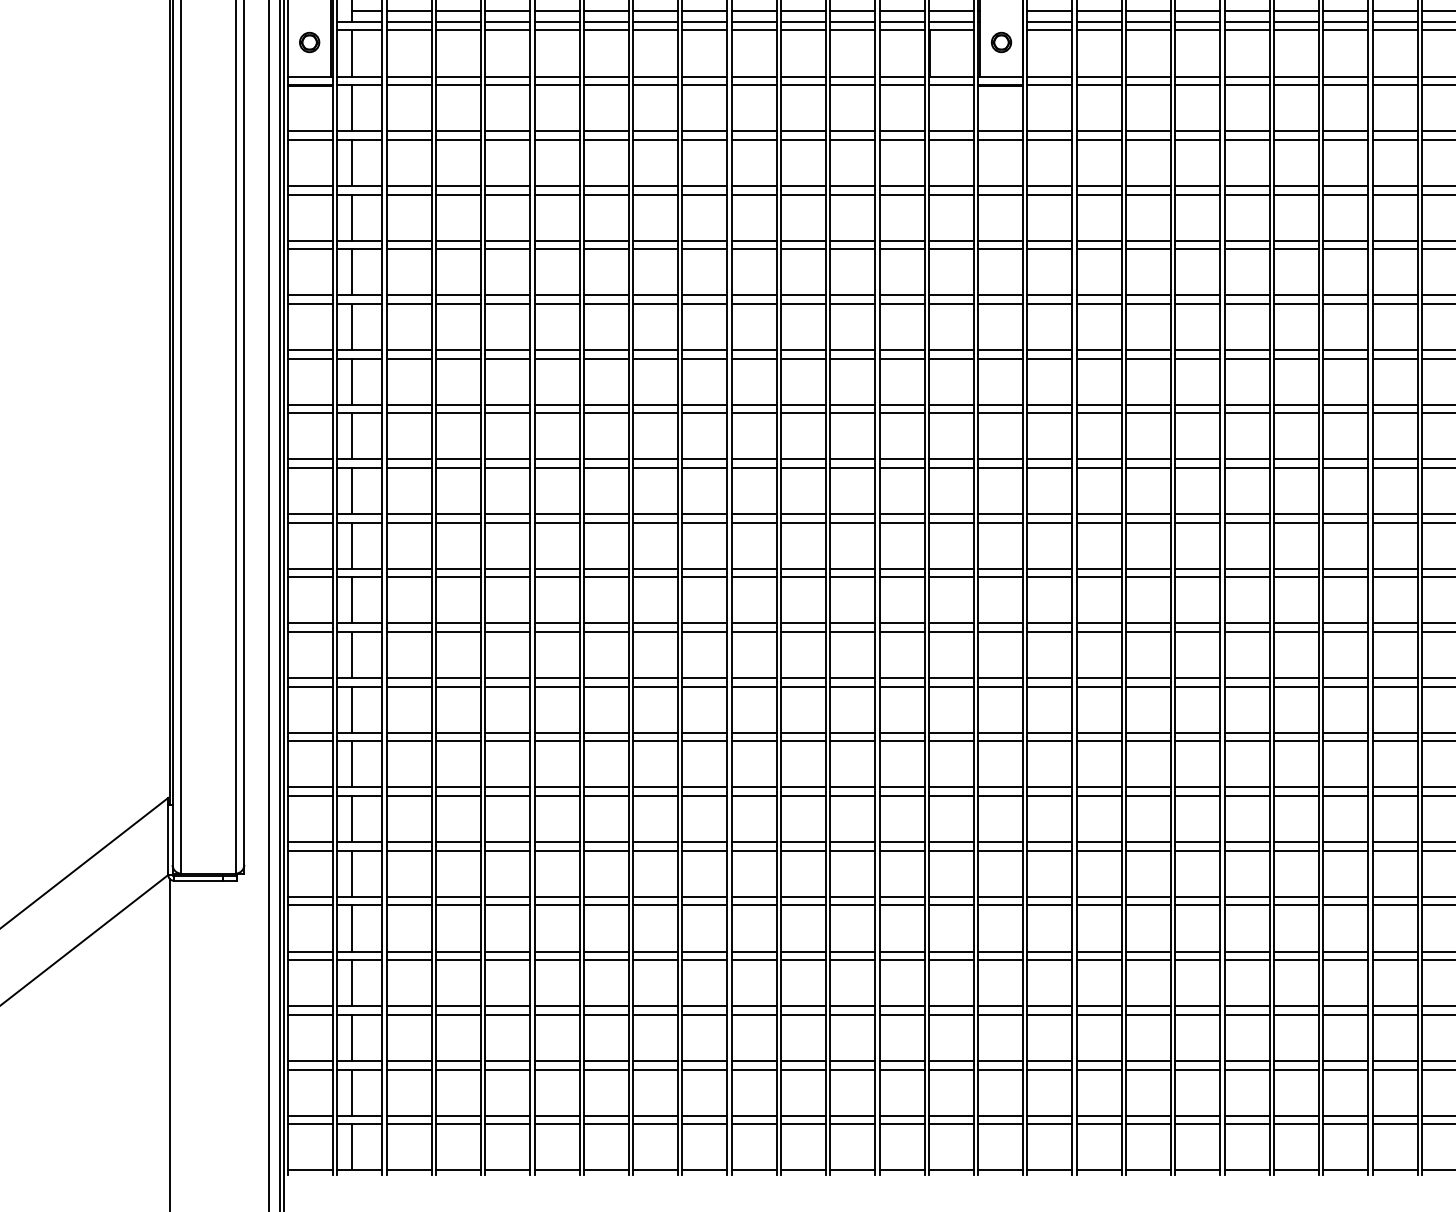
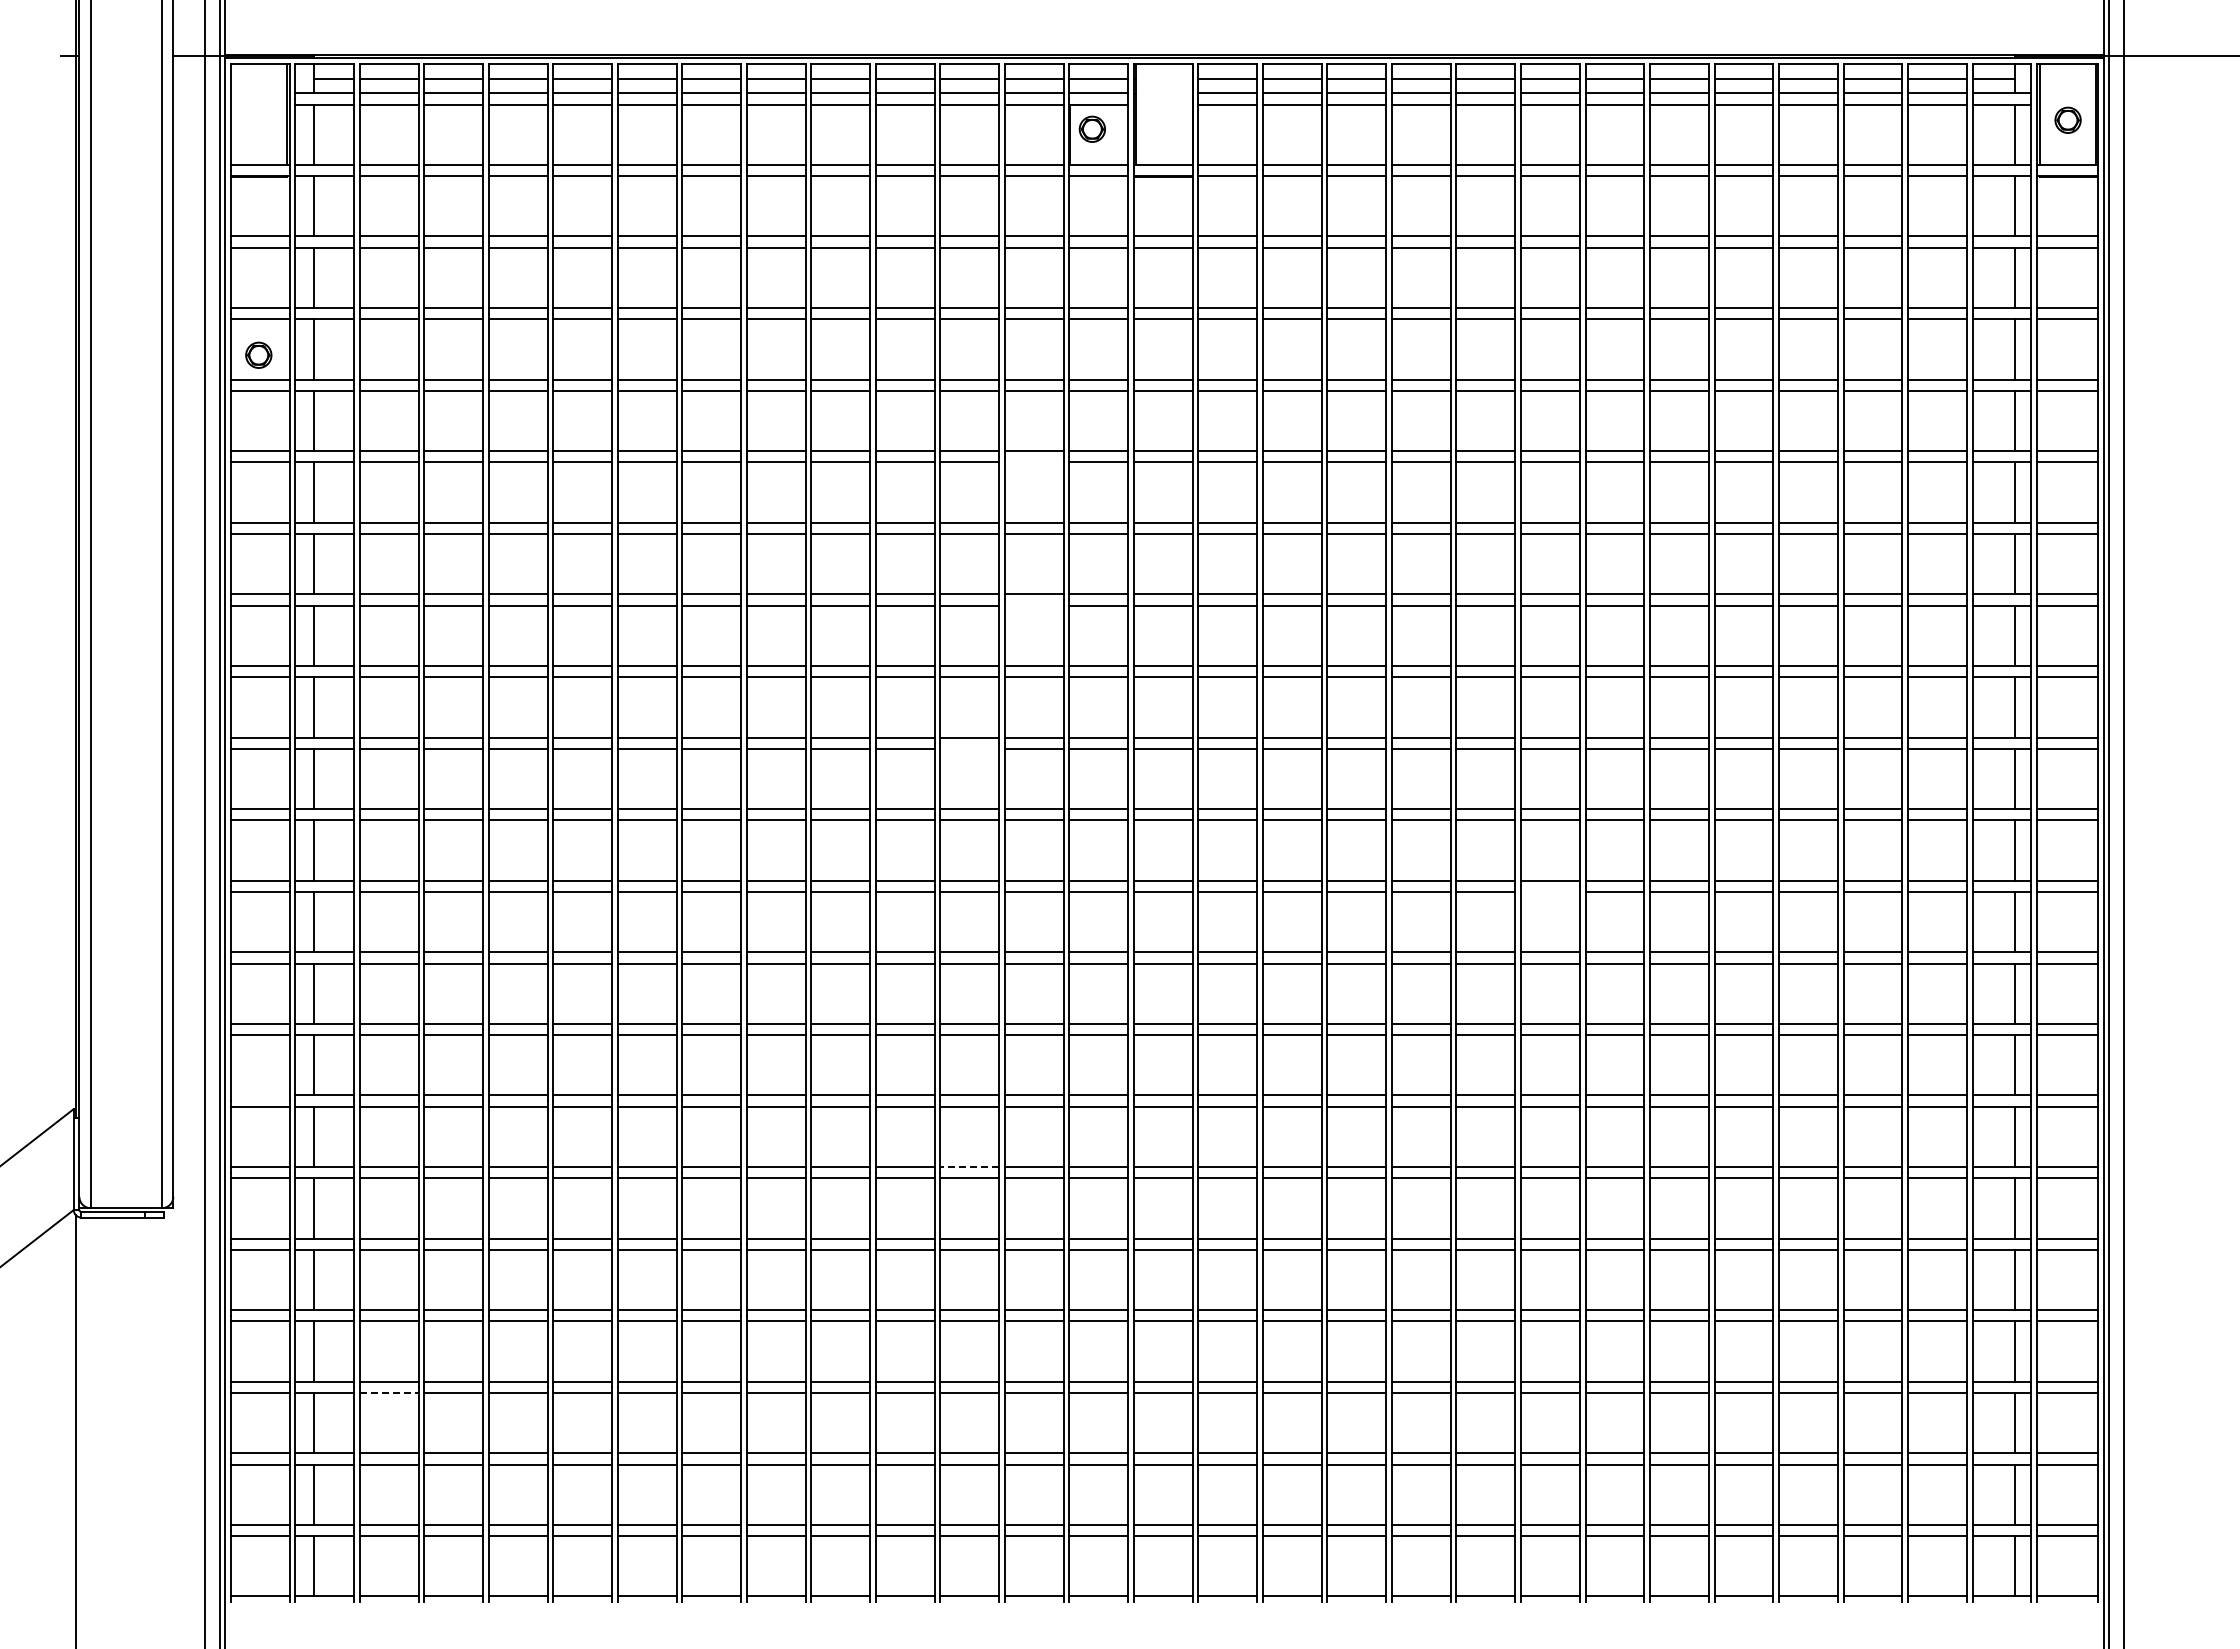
part: (309, 41) -> (258, 354), moved
part: (1000, 41) -> (1091, 128), moved
line: (901, 303) -> (1033, 462), removed
line: (901, 413) -> (1033, 605), removed
line: (852, 522) -> (969, 748), removed
line: (1295, 631) -> (1549, 891), removed
line: (310, 787) -> (259, 1095), removed
line: (852, 841) -> (969, 1166), solid -> dashed
line: (409, 1015) -> (389, 1393), solid -> dashed

